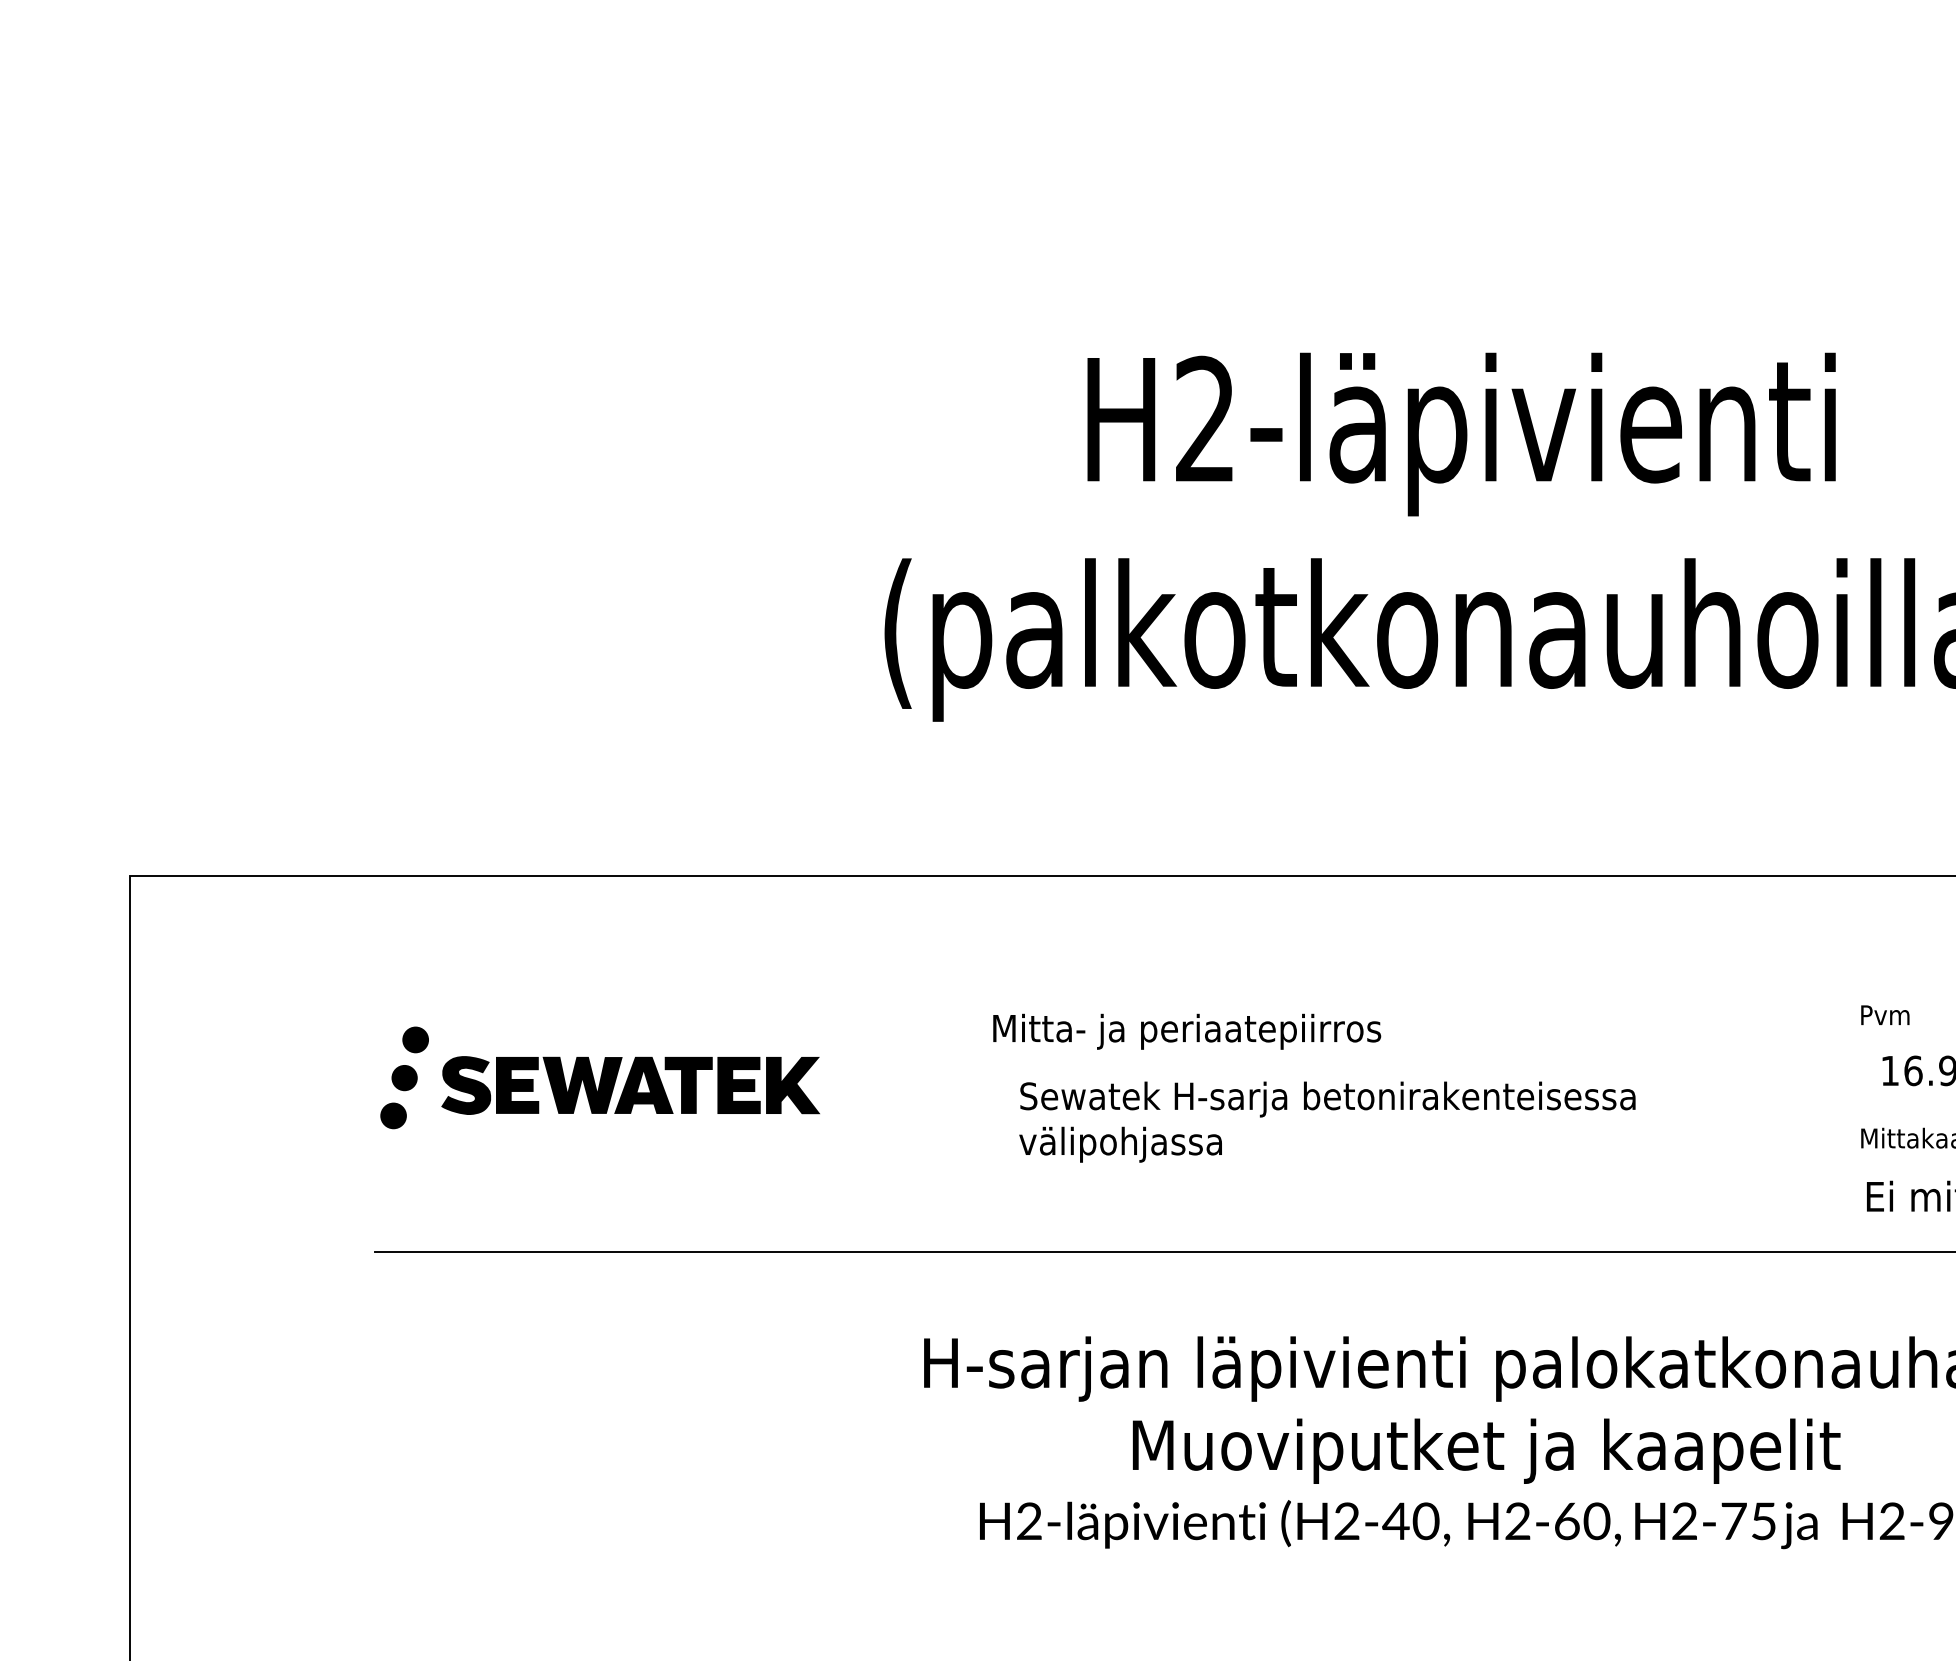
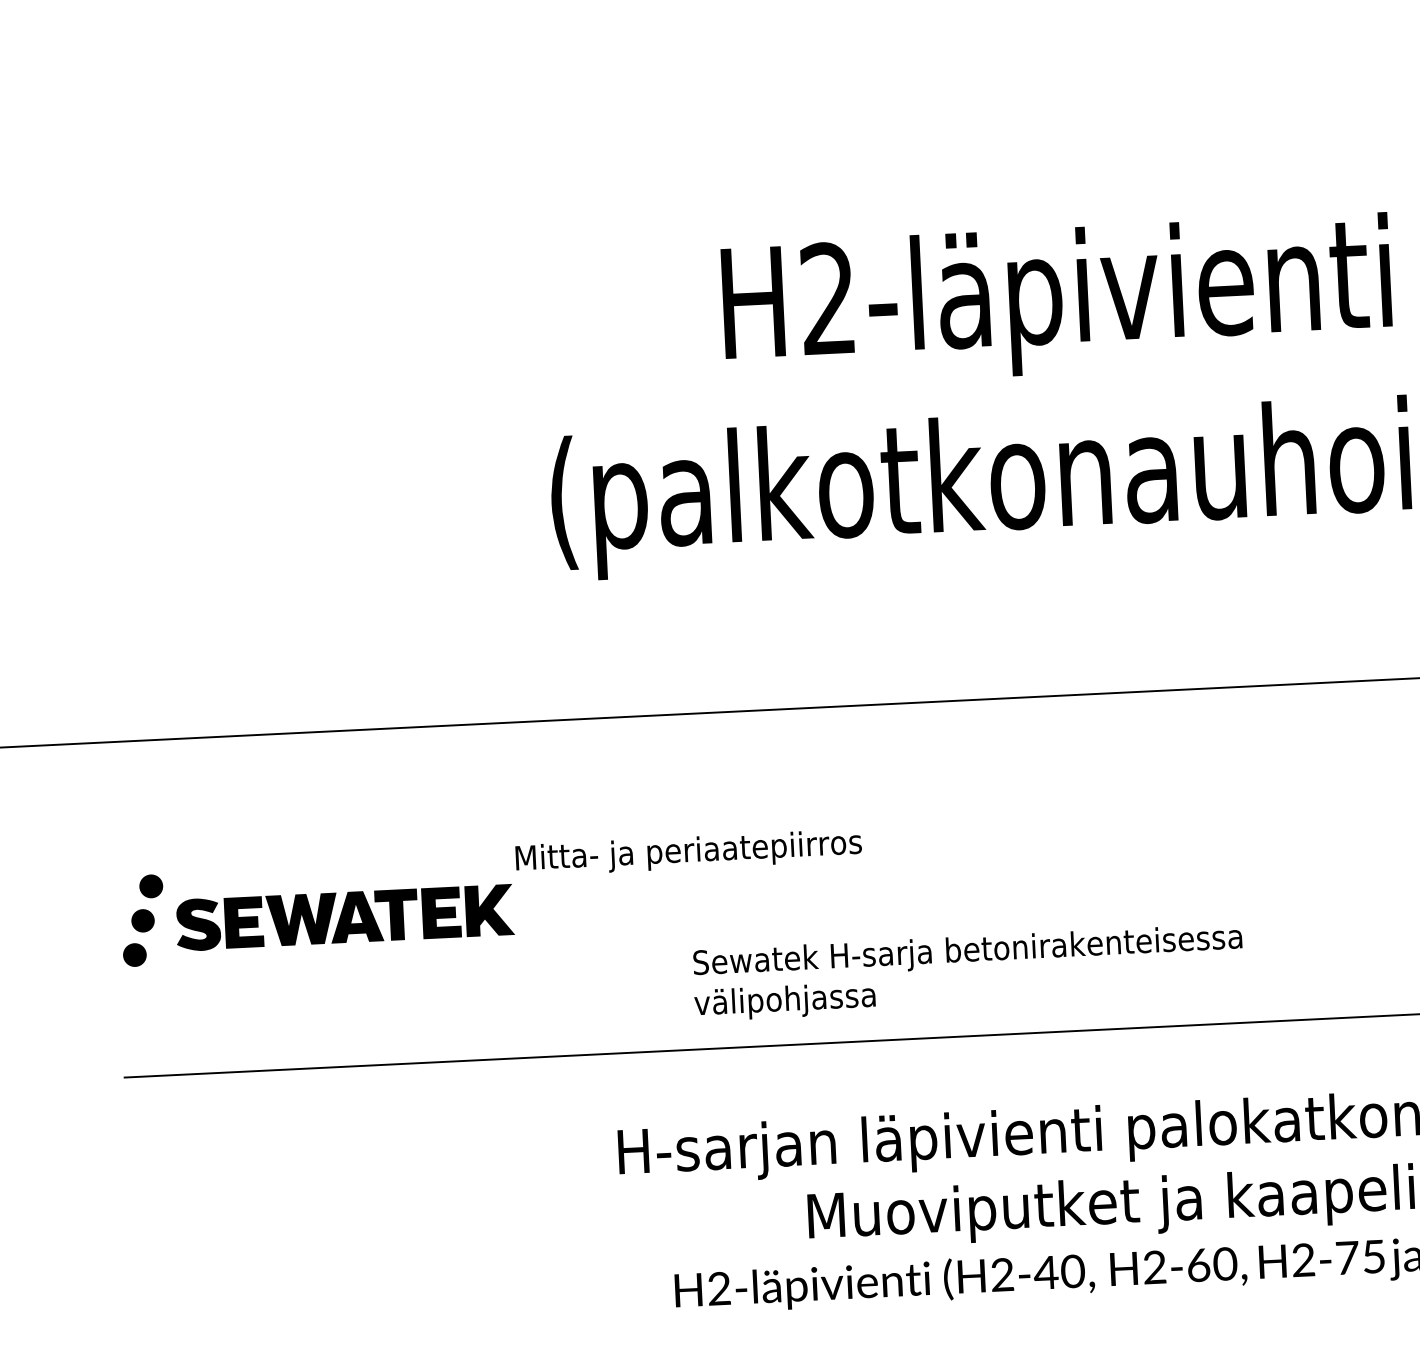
text: (1187, 1031) -> (689, 852), moved
text: (1327, 1121) -> (968, 972), moved

